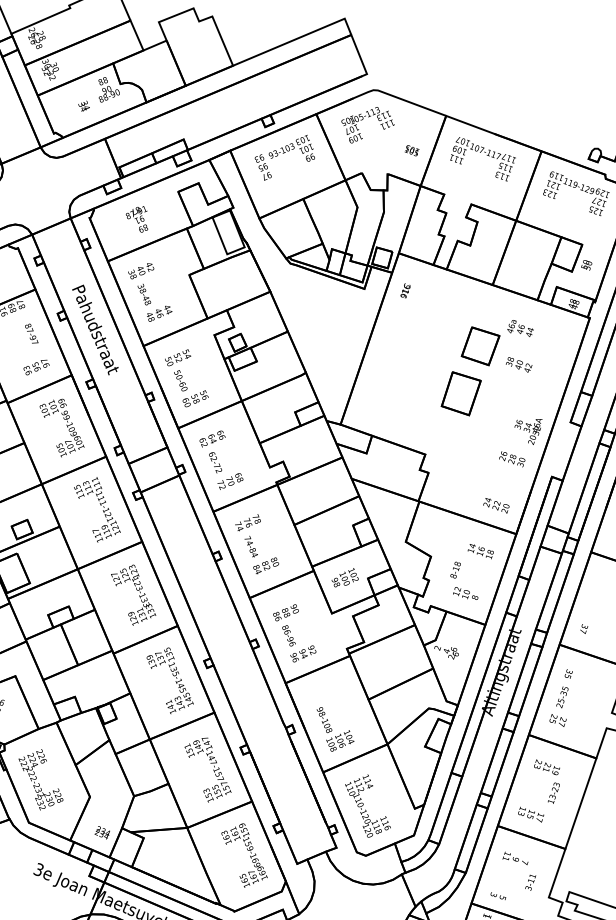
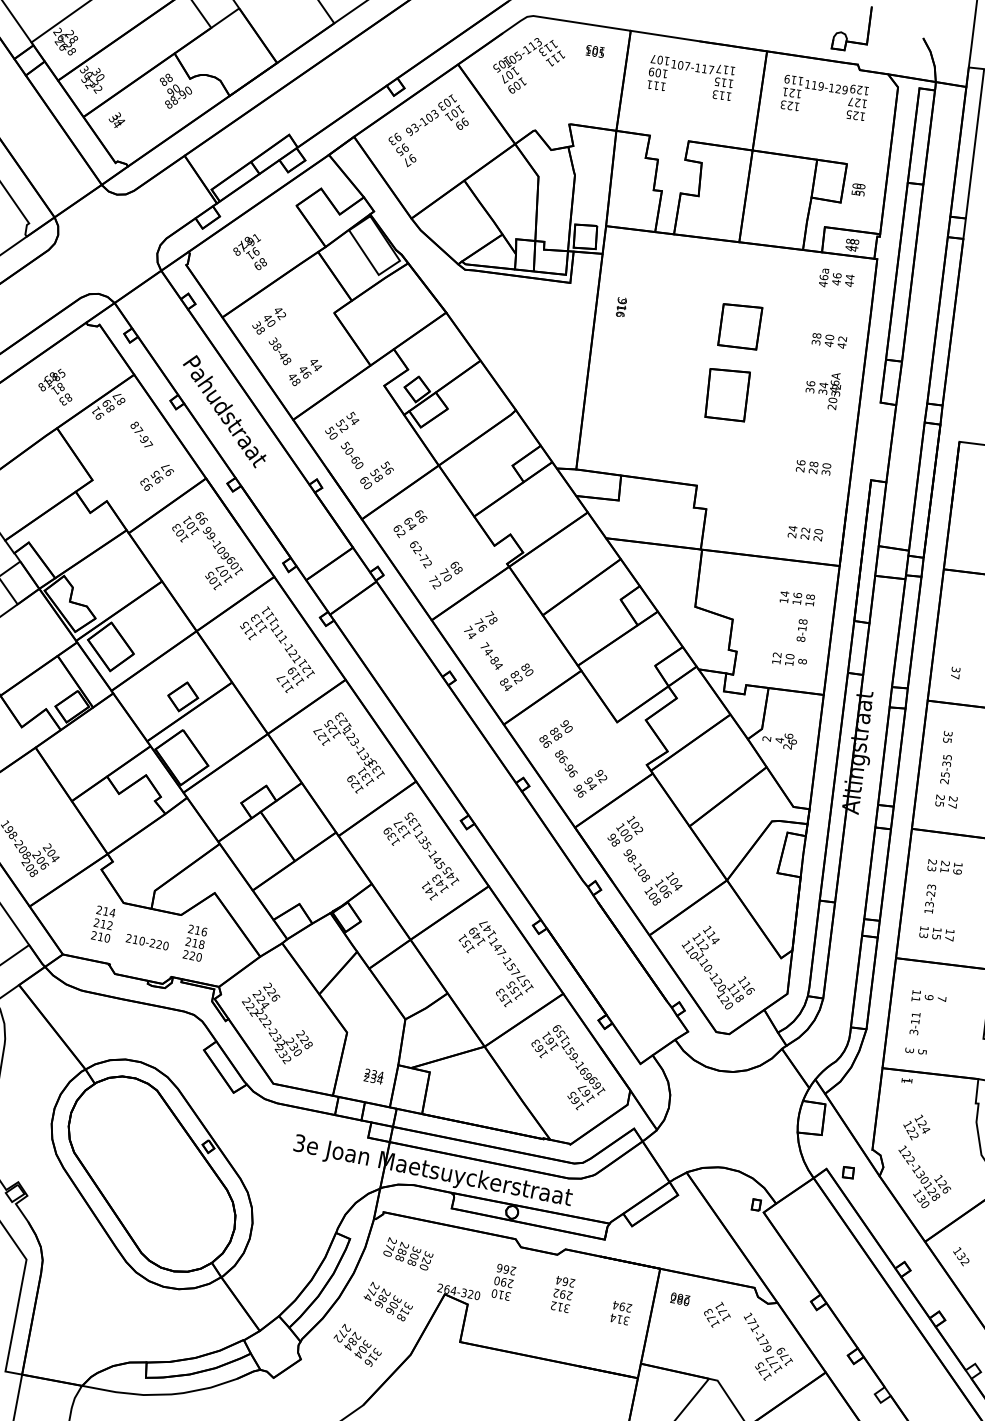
text: (83, 105) -> (116, 119), moved
text: (411, 150) -> (594, 51), moved
text: (405, 290) -> (621, 306), moved
text: (520, 328) -> (836, 277), moved
text: (519, 364) -> (829, 340), moved
text: (527, 429) -> (823, 391), moved
text: (455, 570) -> (801, 630), moved
text: (345, 578) -> (625, 831), moved
text: (554, 792) -> (930, 898), moved
text: (530, 882) -> (914, 1024), moved

